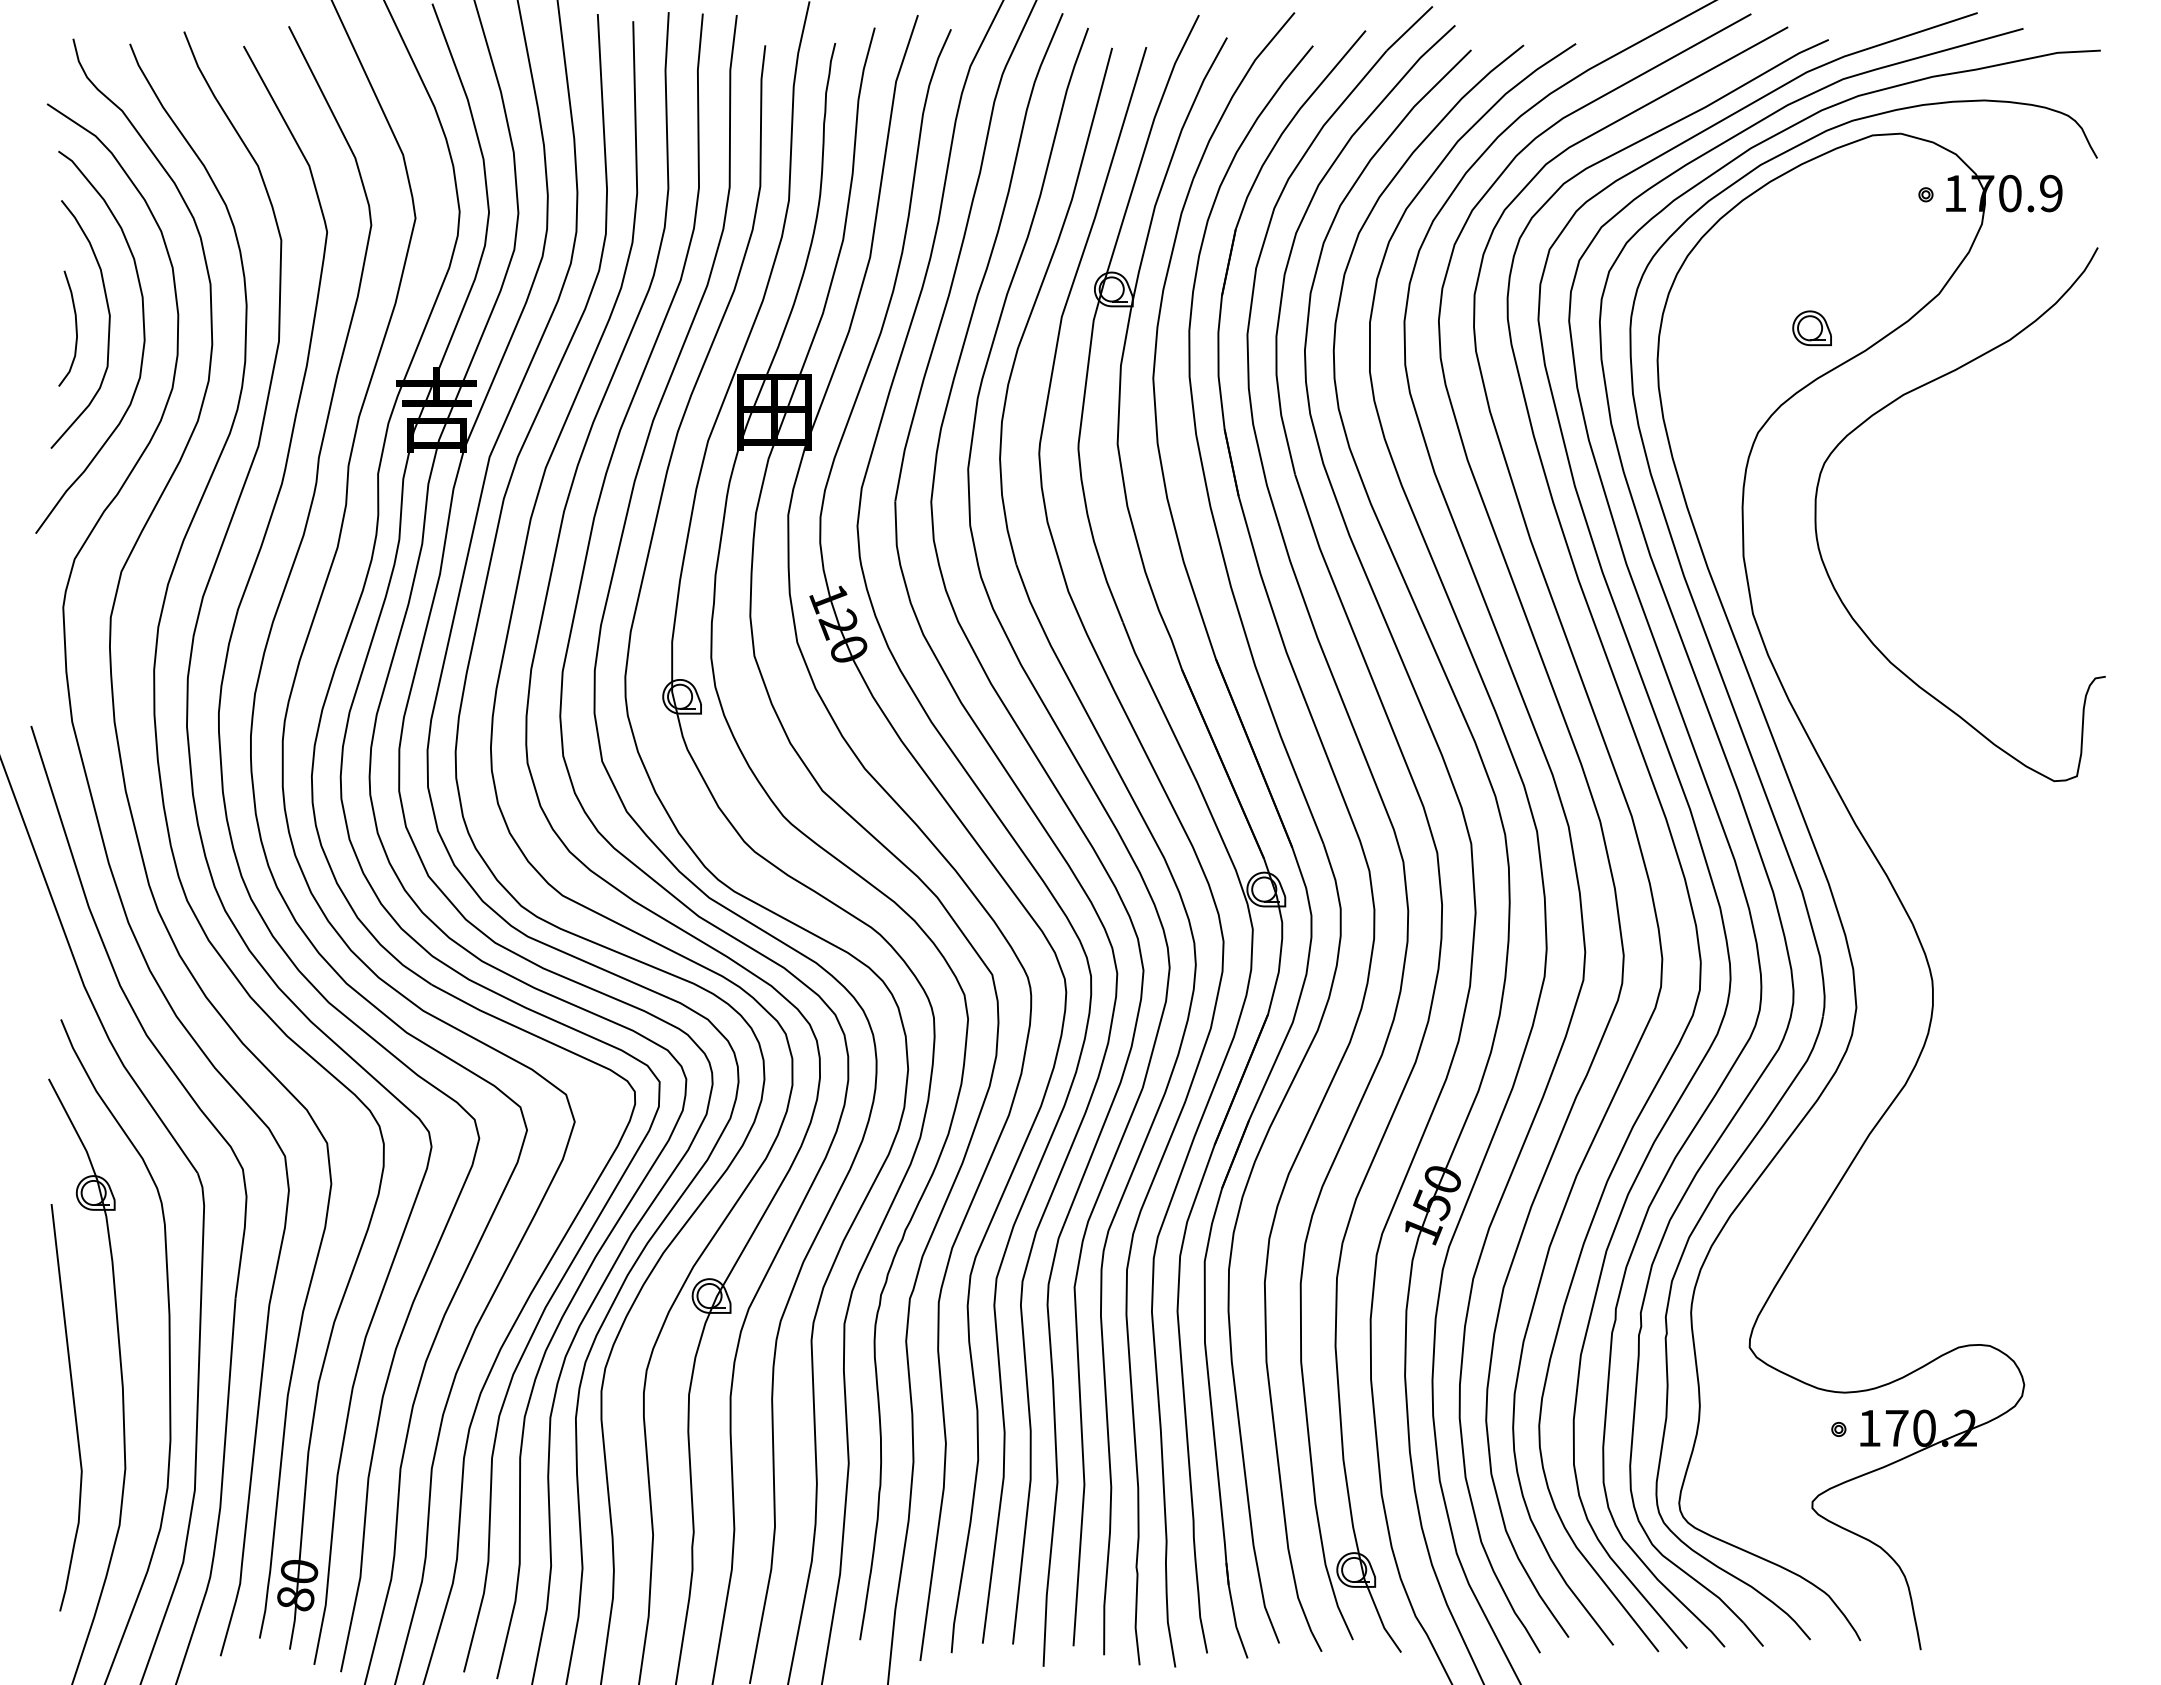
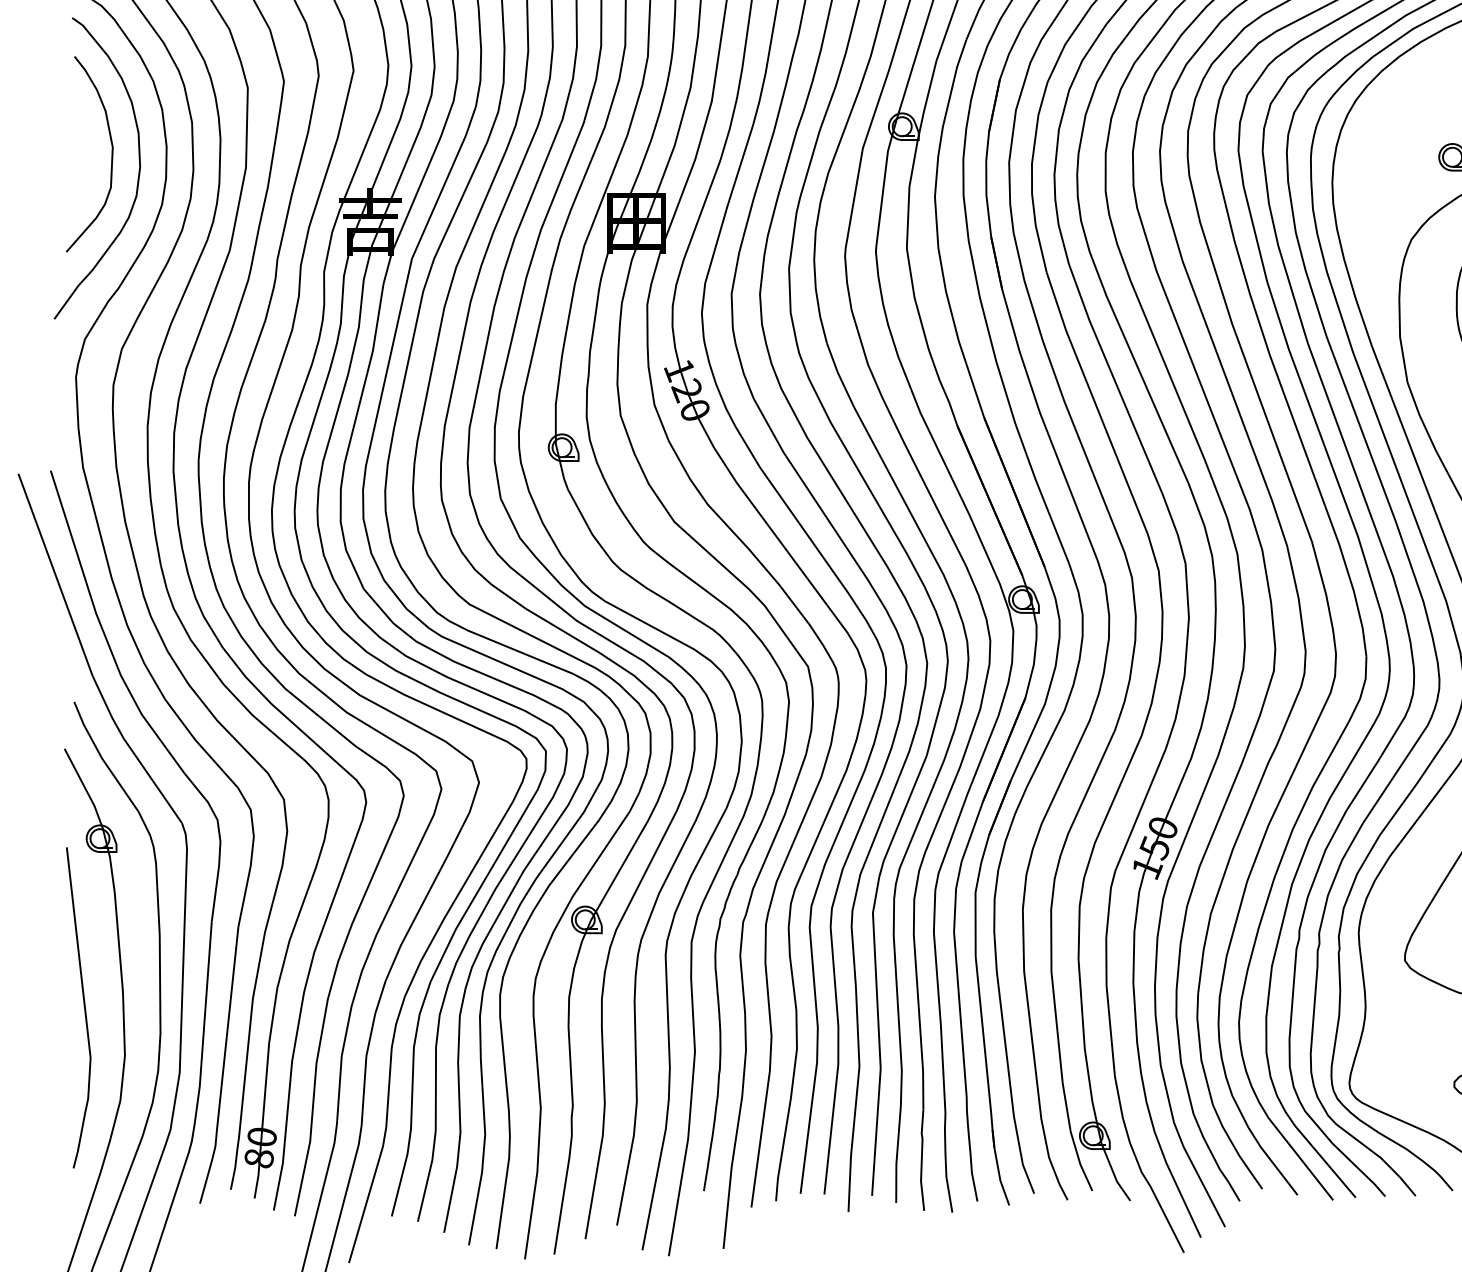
curve: (75, 328) -> (85, 157), removed

